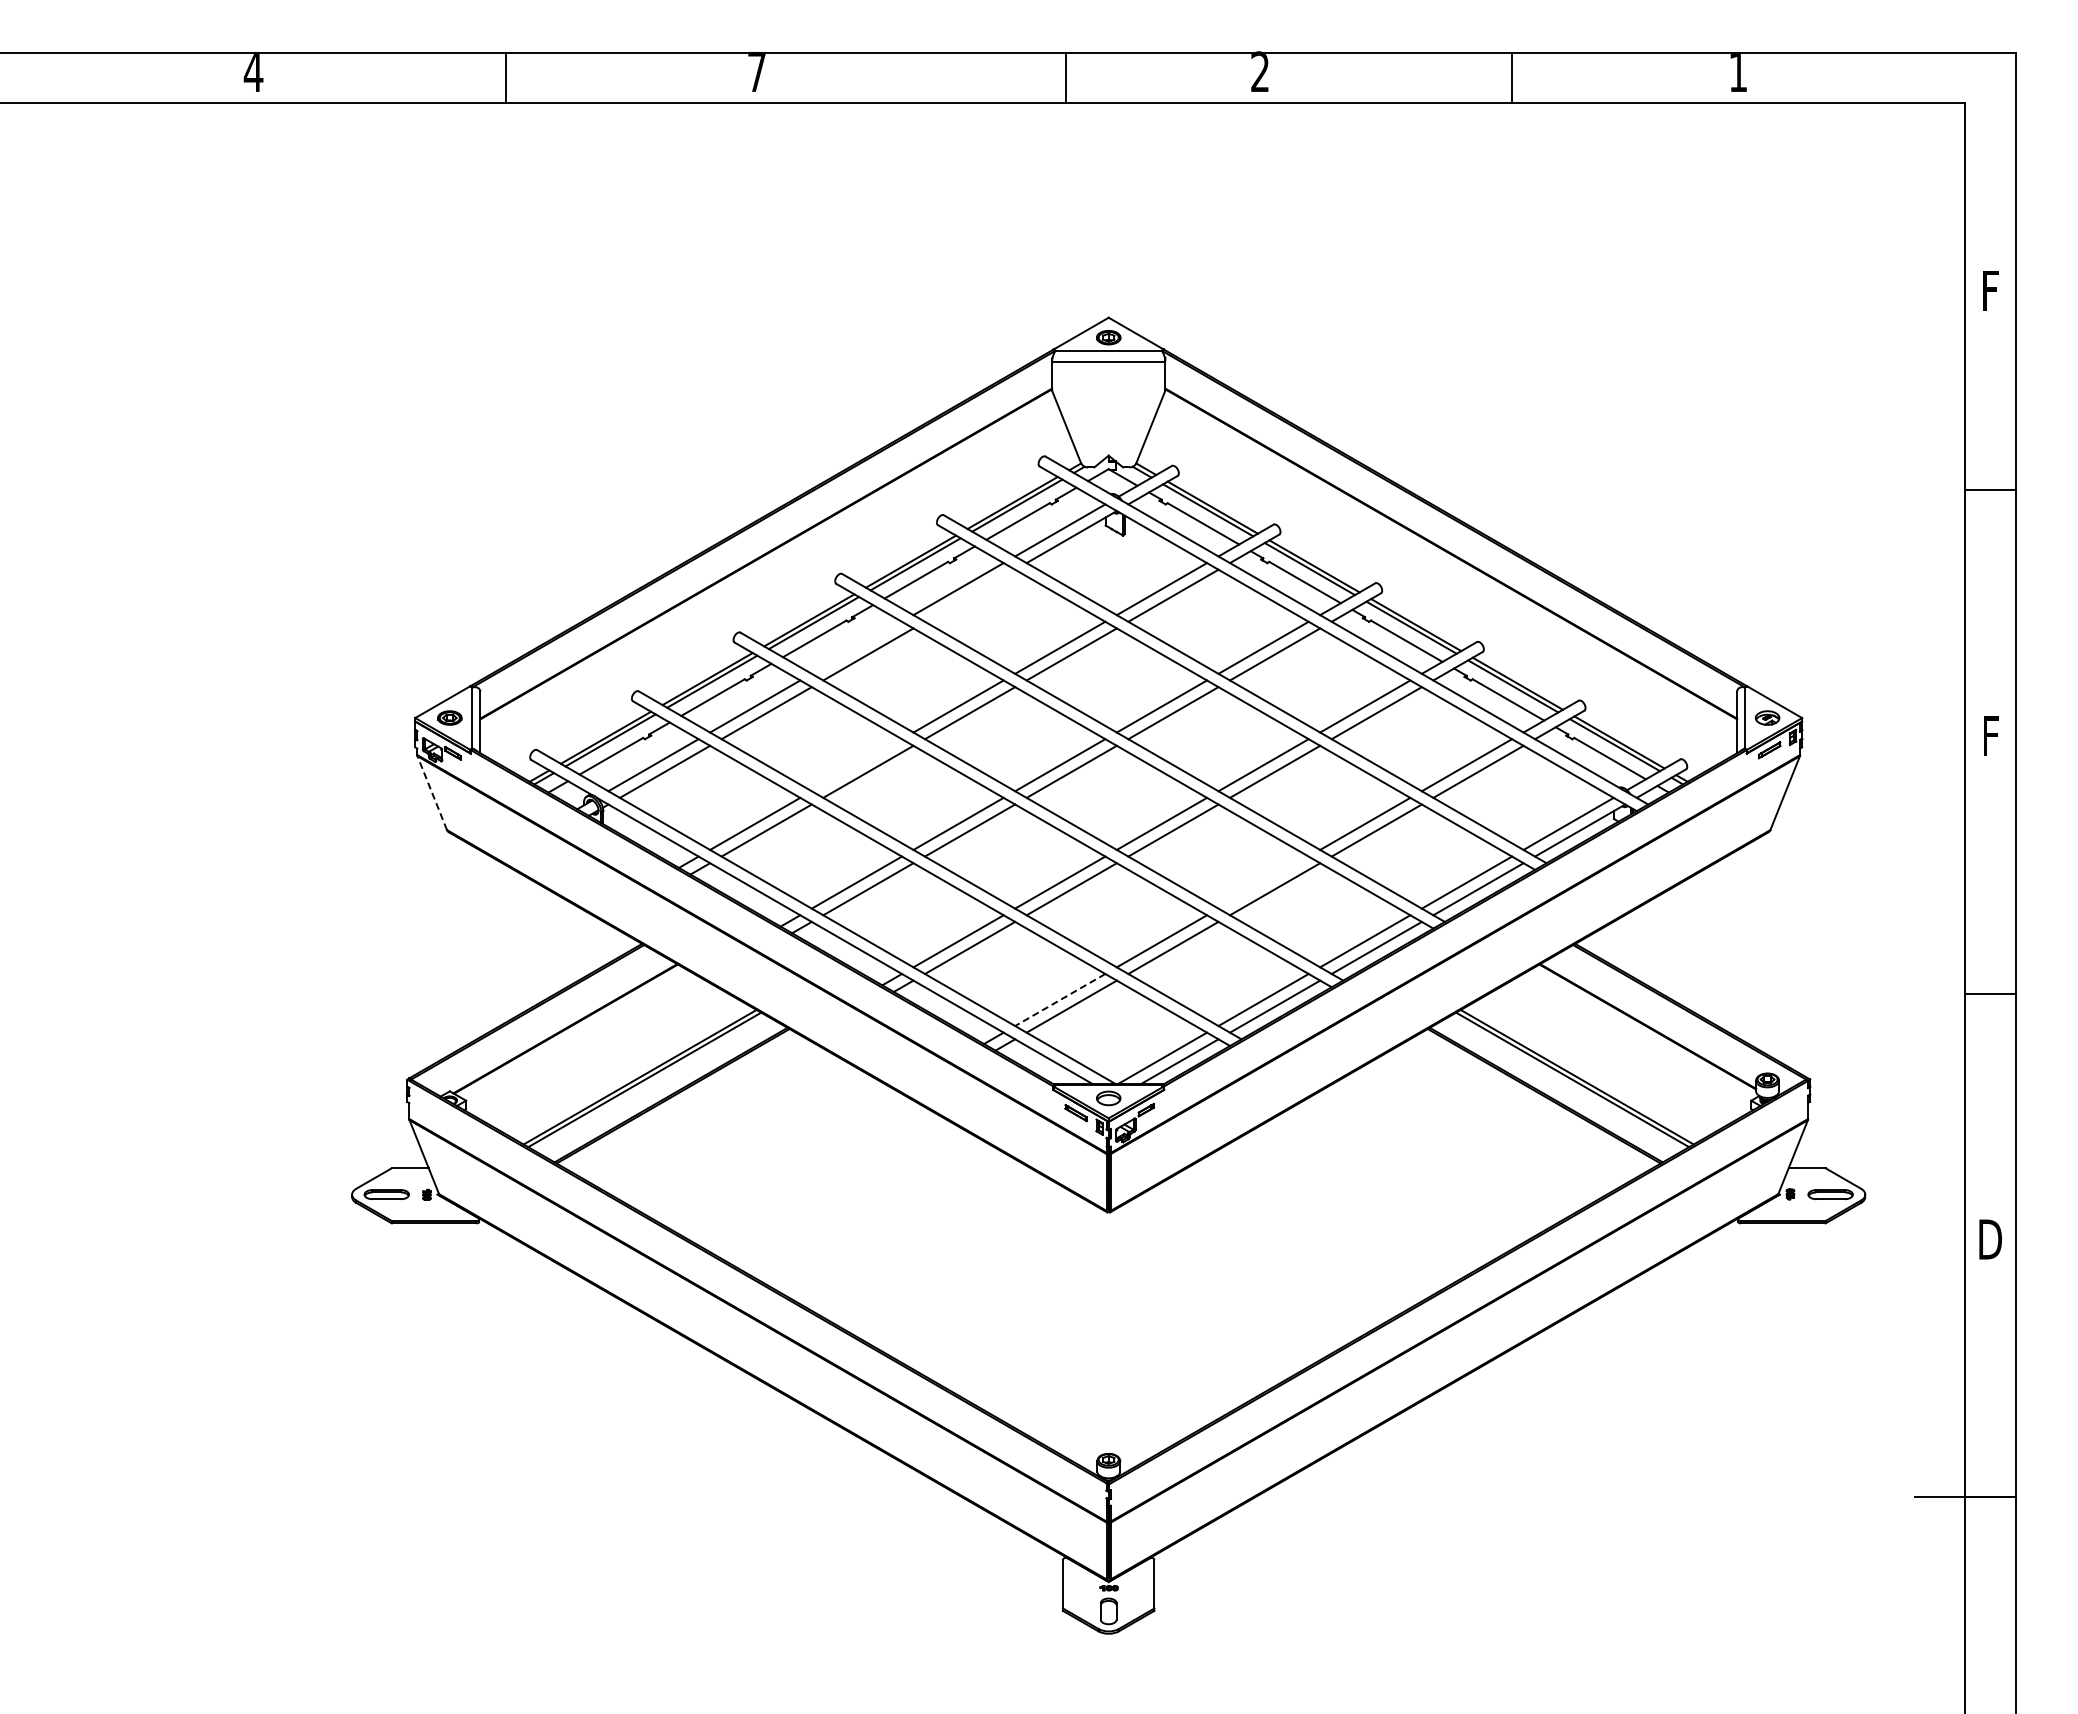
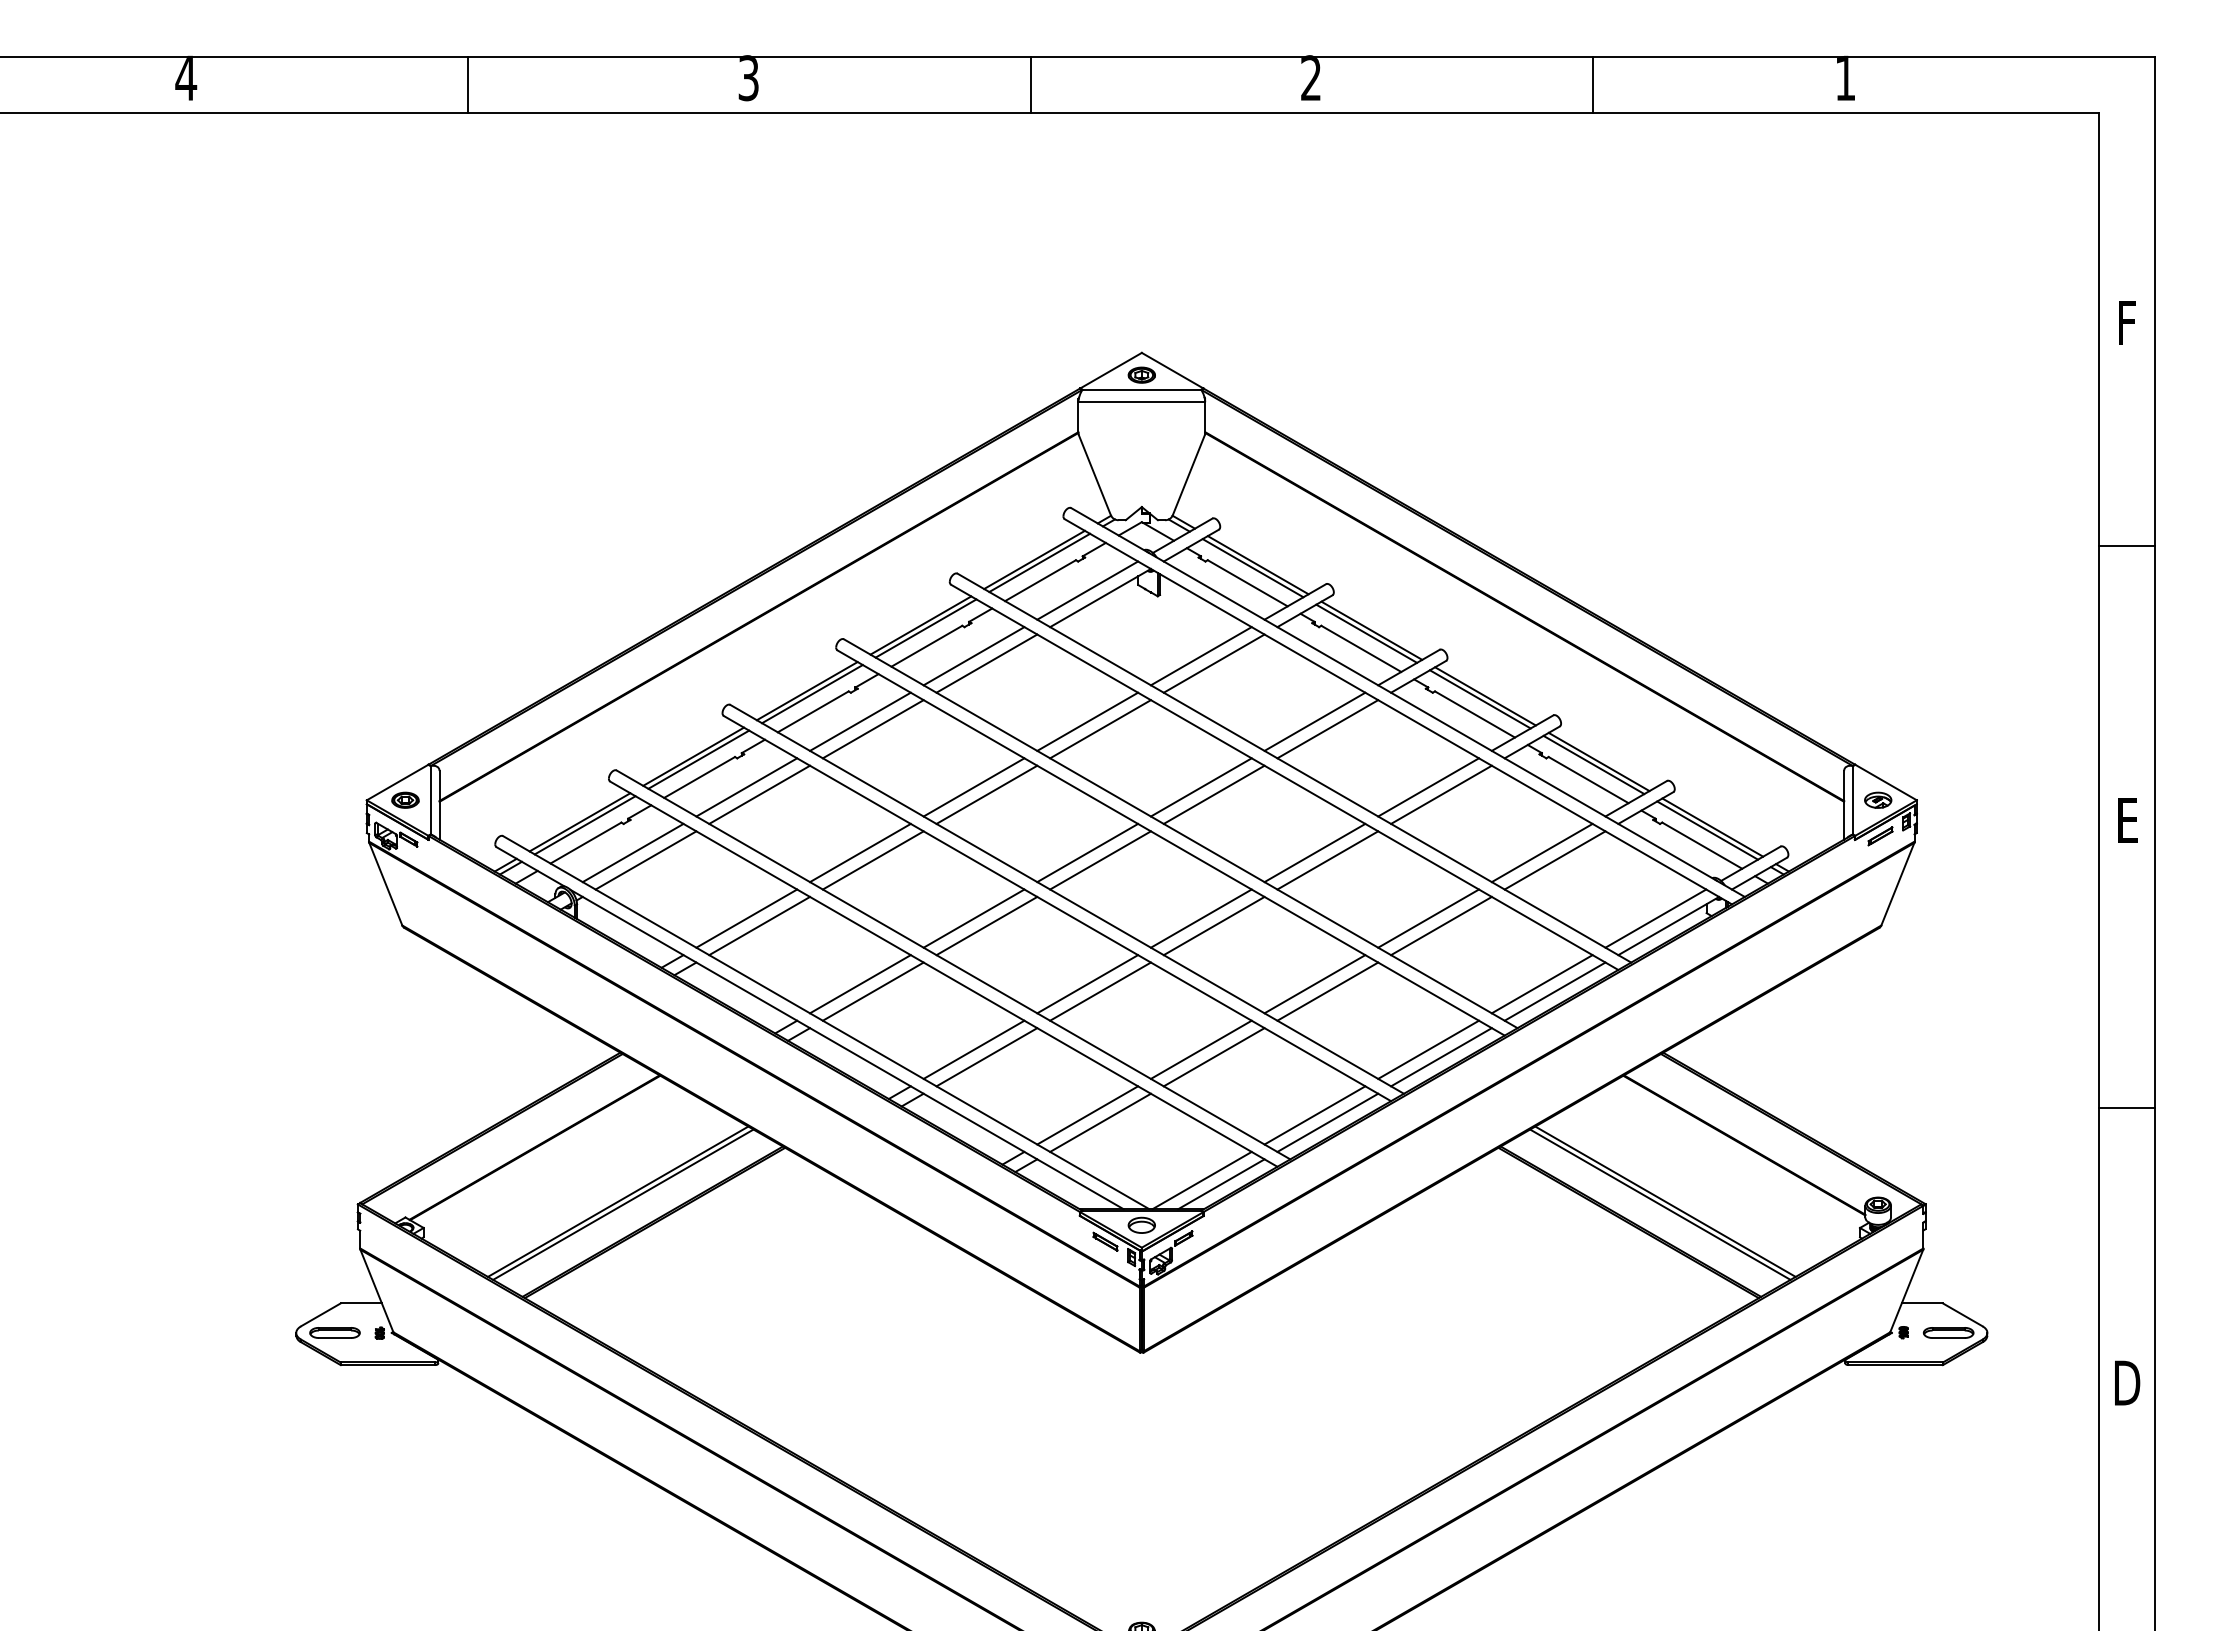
text: (756, 71) -> (748, 77), 7 -> 3
line: (1066, 77) -> (1030, 84), moved
line: (970, 595) -> (987, 663), added
line: (856, 647) -> (859, 721), added
text: (1991, 735) -> (2128, 819), F -> E
line: (856, 765) -> (859, 853), added
line: (432, 793) -> (386, 884), dashed -> solid
line: (1263, 882) -> (1314, 984), added
line: (1059, 1000) -> (1086, 1115), dashed -> solid

